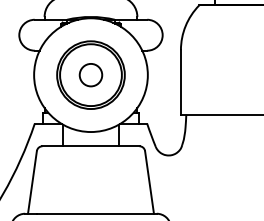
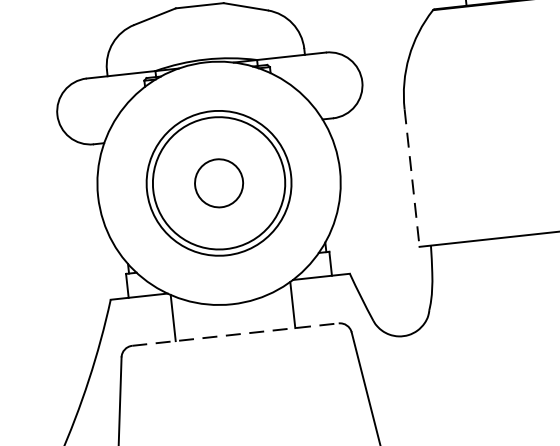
line: (180, 82) -> (411, 178), solid -> dashed
line: (90, 146) -> (234, 335), solid -> dashed

